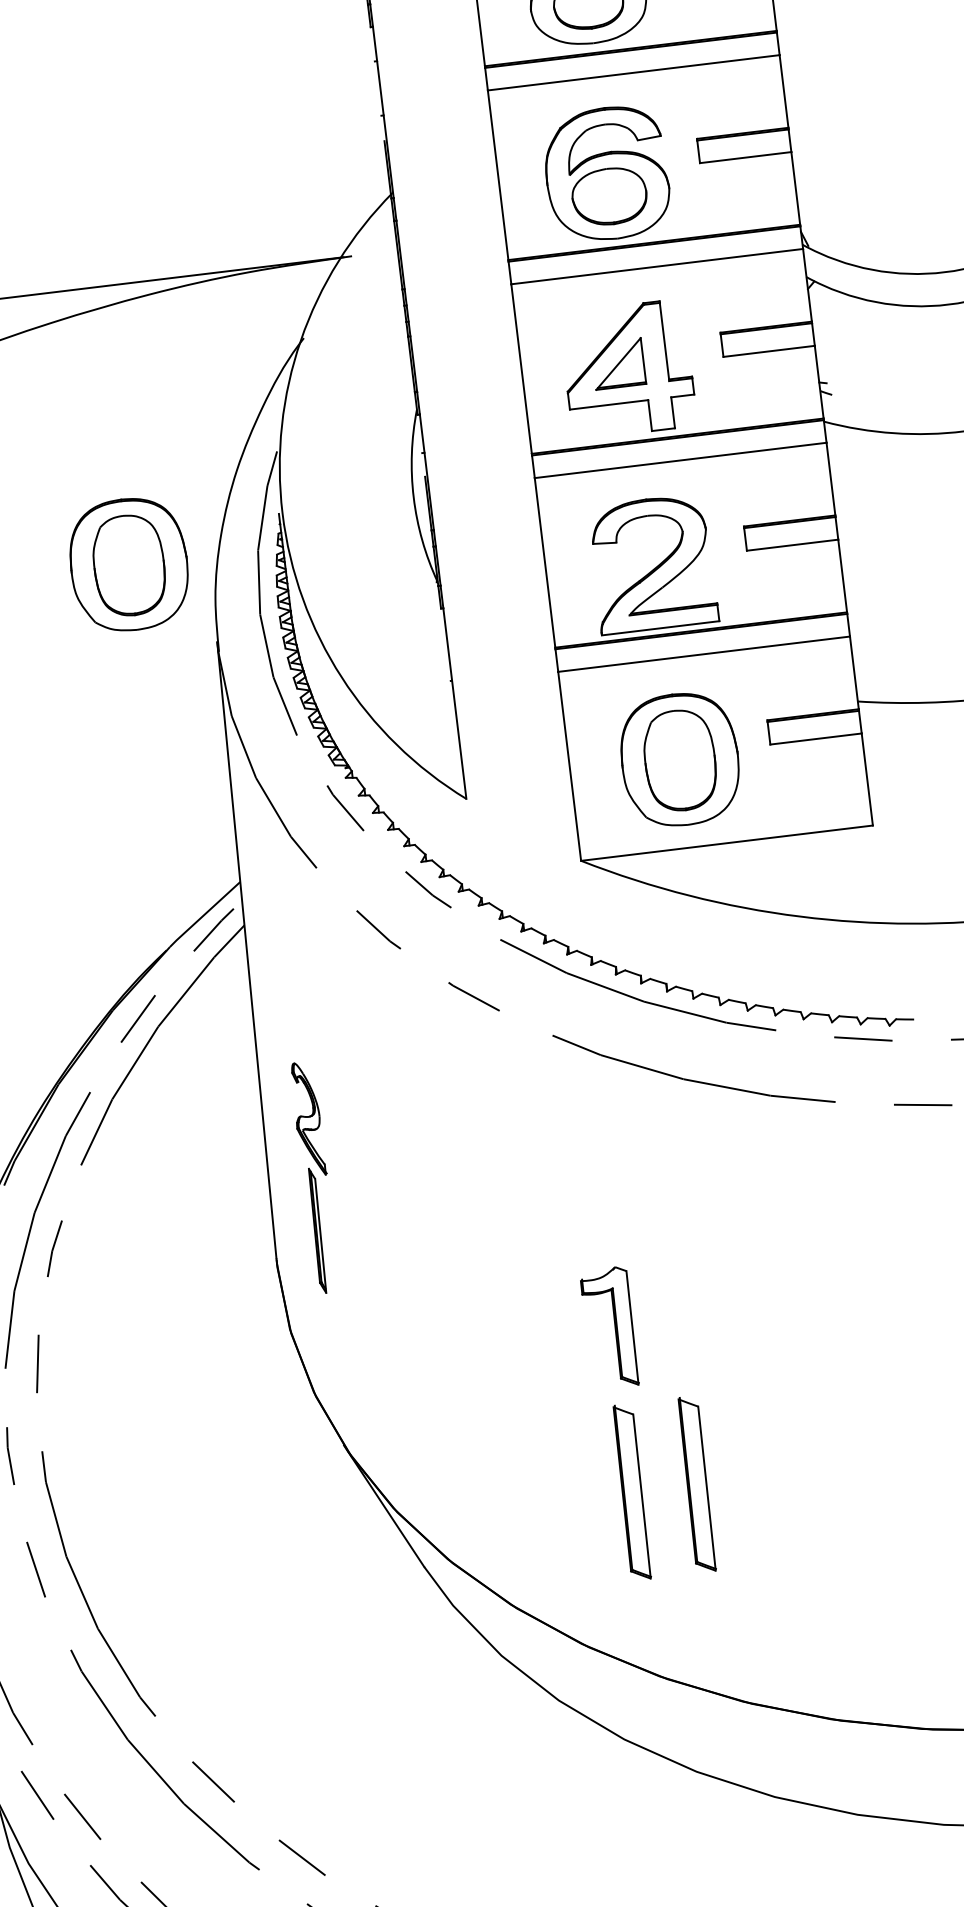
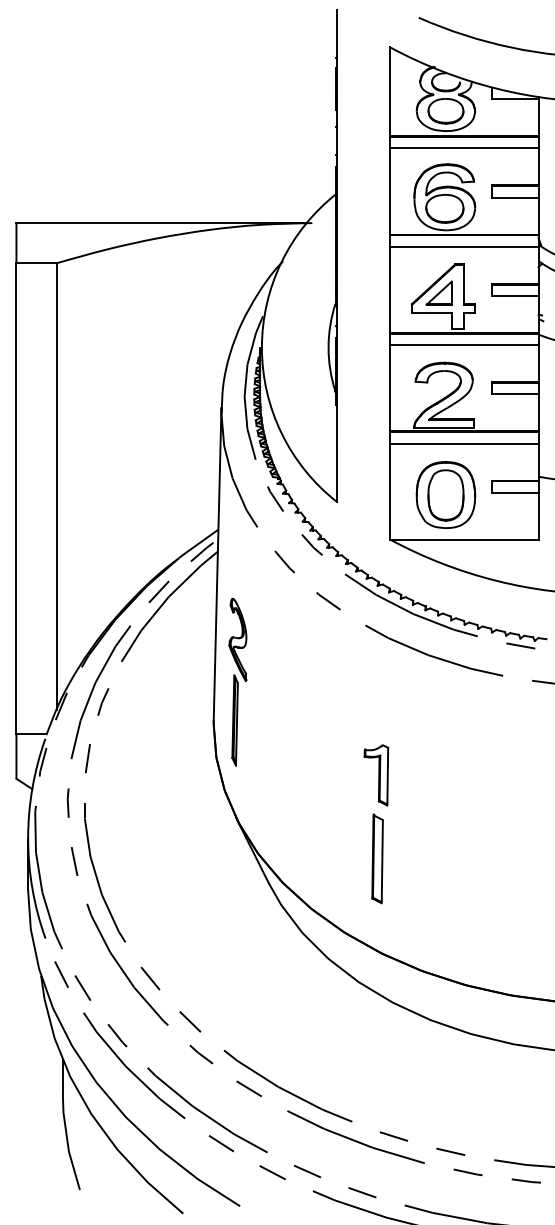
part: (128, 563) -> (181, 363), removed
part: (314, 1176) -> (237, 681), size x1.43
part: (696, 1483) -> (410, 858), removed

